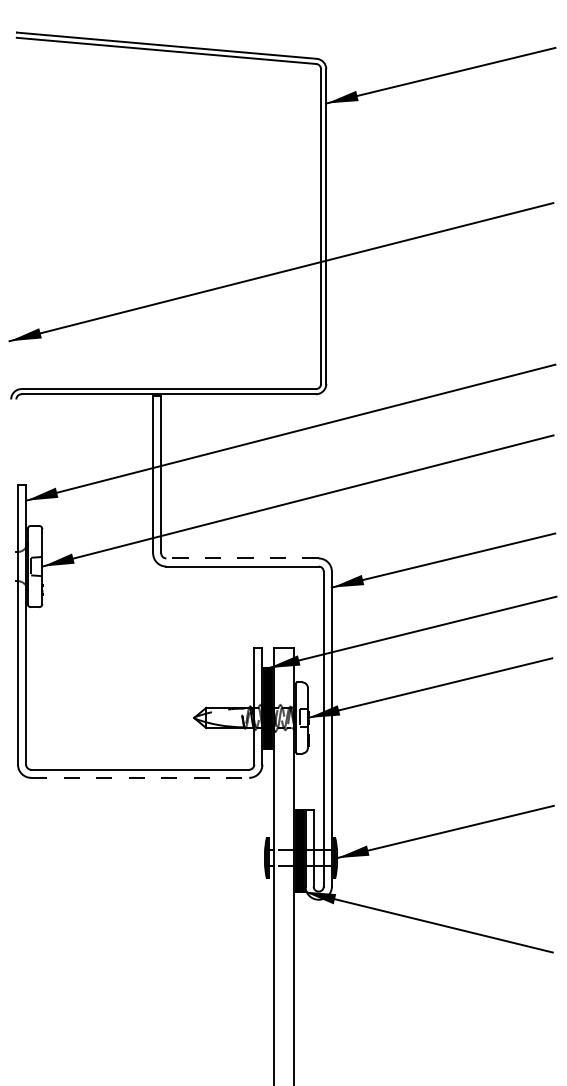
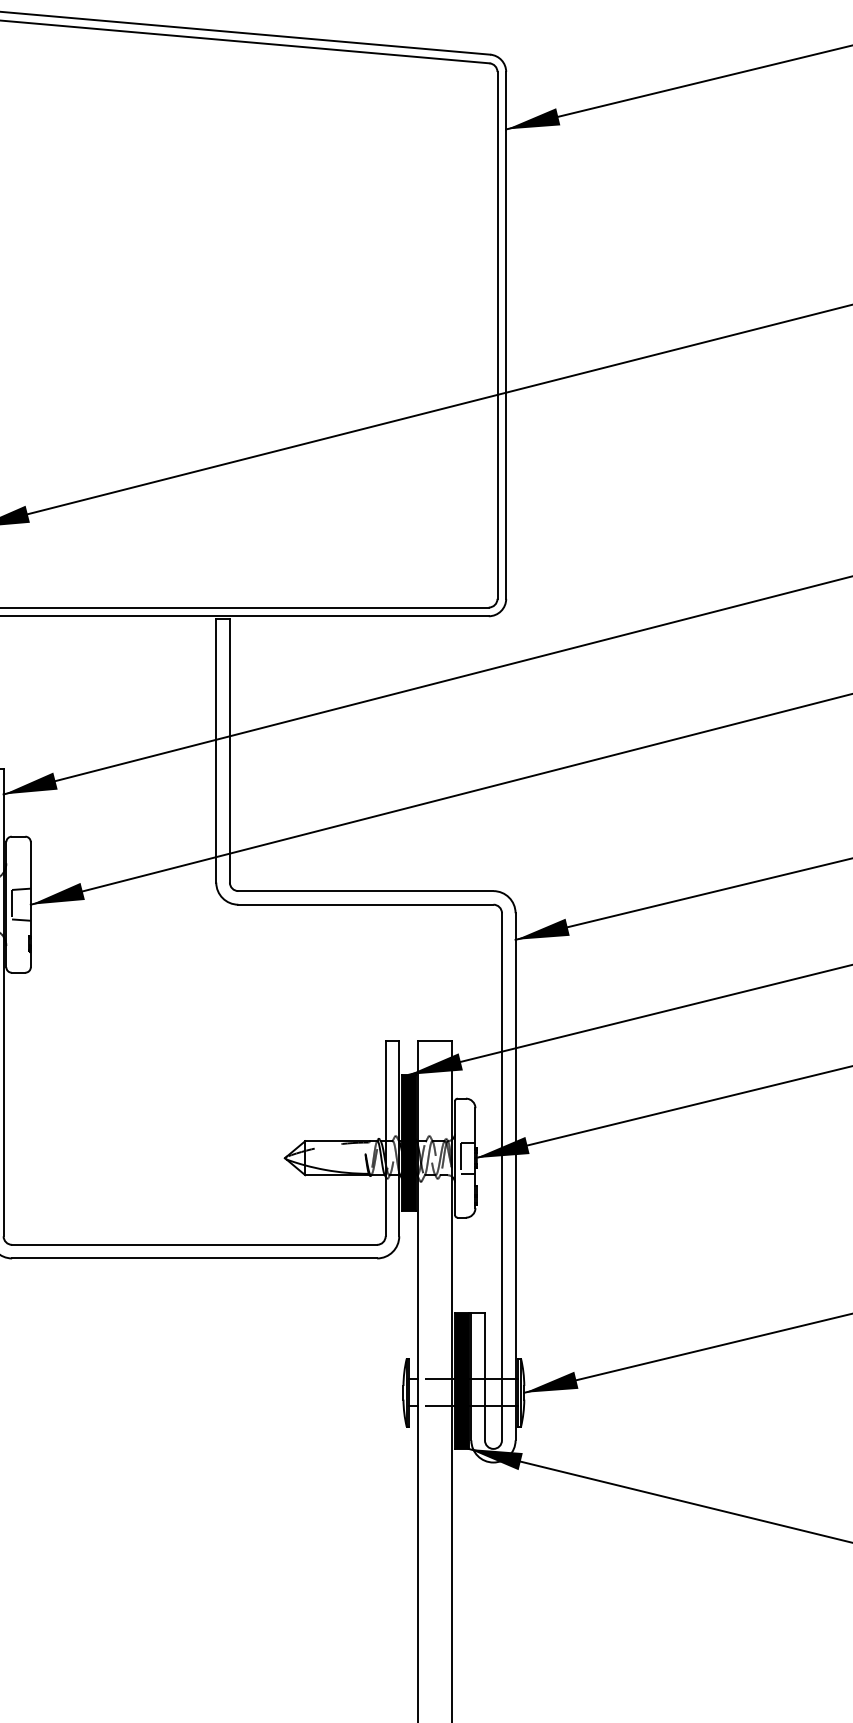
line: (242, 558) -> (365, 891), dashed -> solid
line: (140, 777) -> (195, 1257), dashed -> solid

